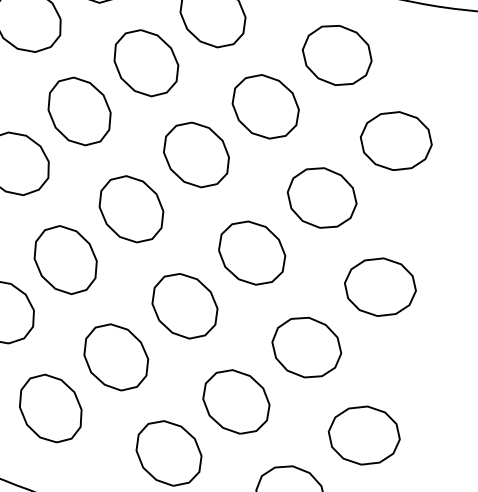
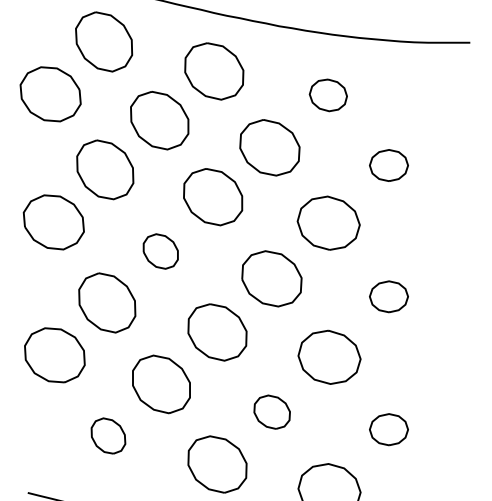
part: (337, 55) -> (328, 95), size x0.6
part: (395, 140) -> (388, 165), size x0.6
part: (131, 209) -> (160, 251), size x0.6
part: (379, 286) -> (388, 296), size x0.6
part: (235, 400) -> (271, 411), size x0.6
part: (51, 407) -> (108, 435), size x0.6
part: (363, 435) -> (388, 429), size x0.6

